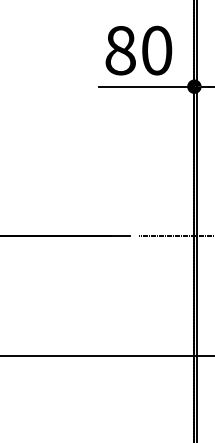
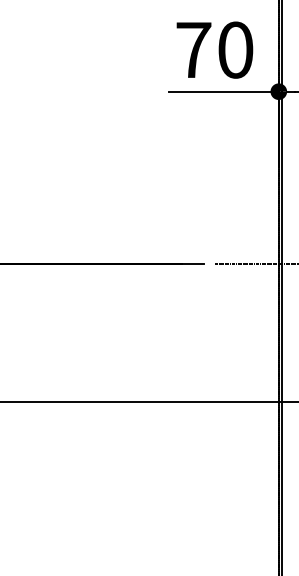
text: (120, 50) -> (193, 49), 80 -> 70

